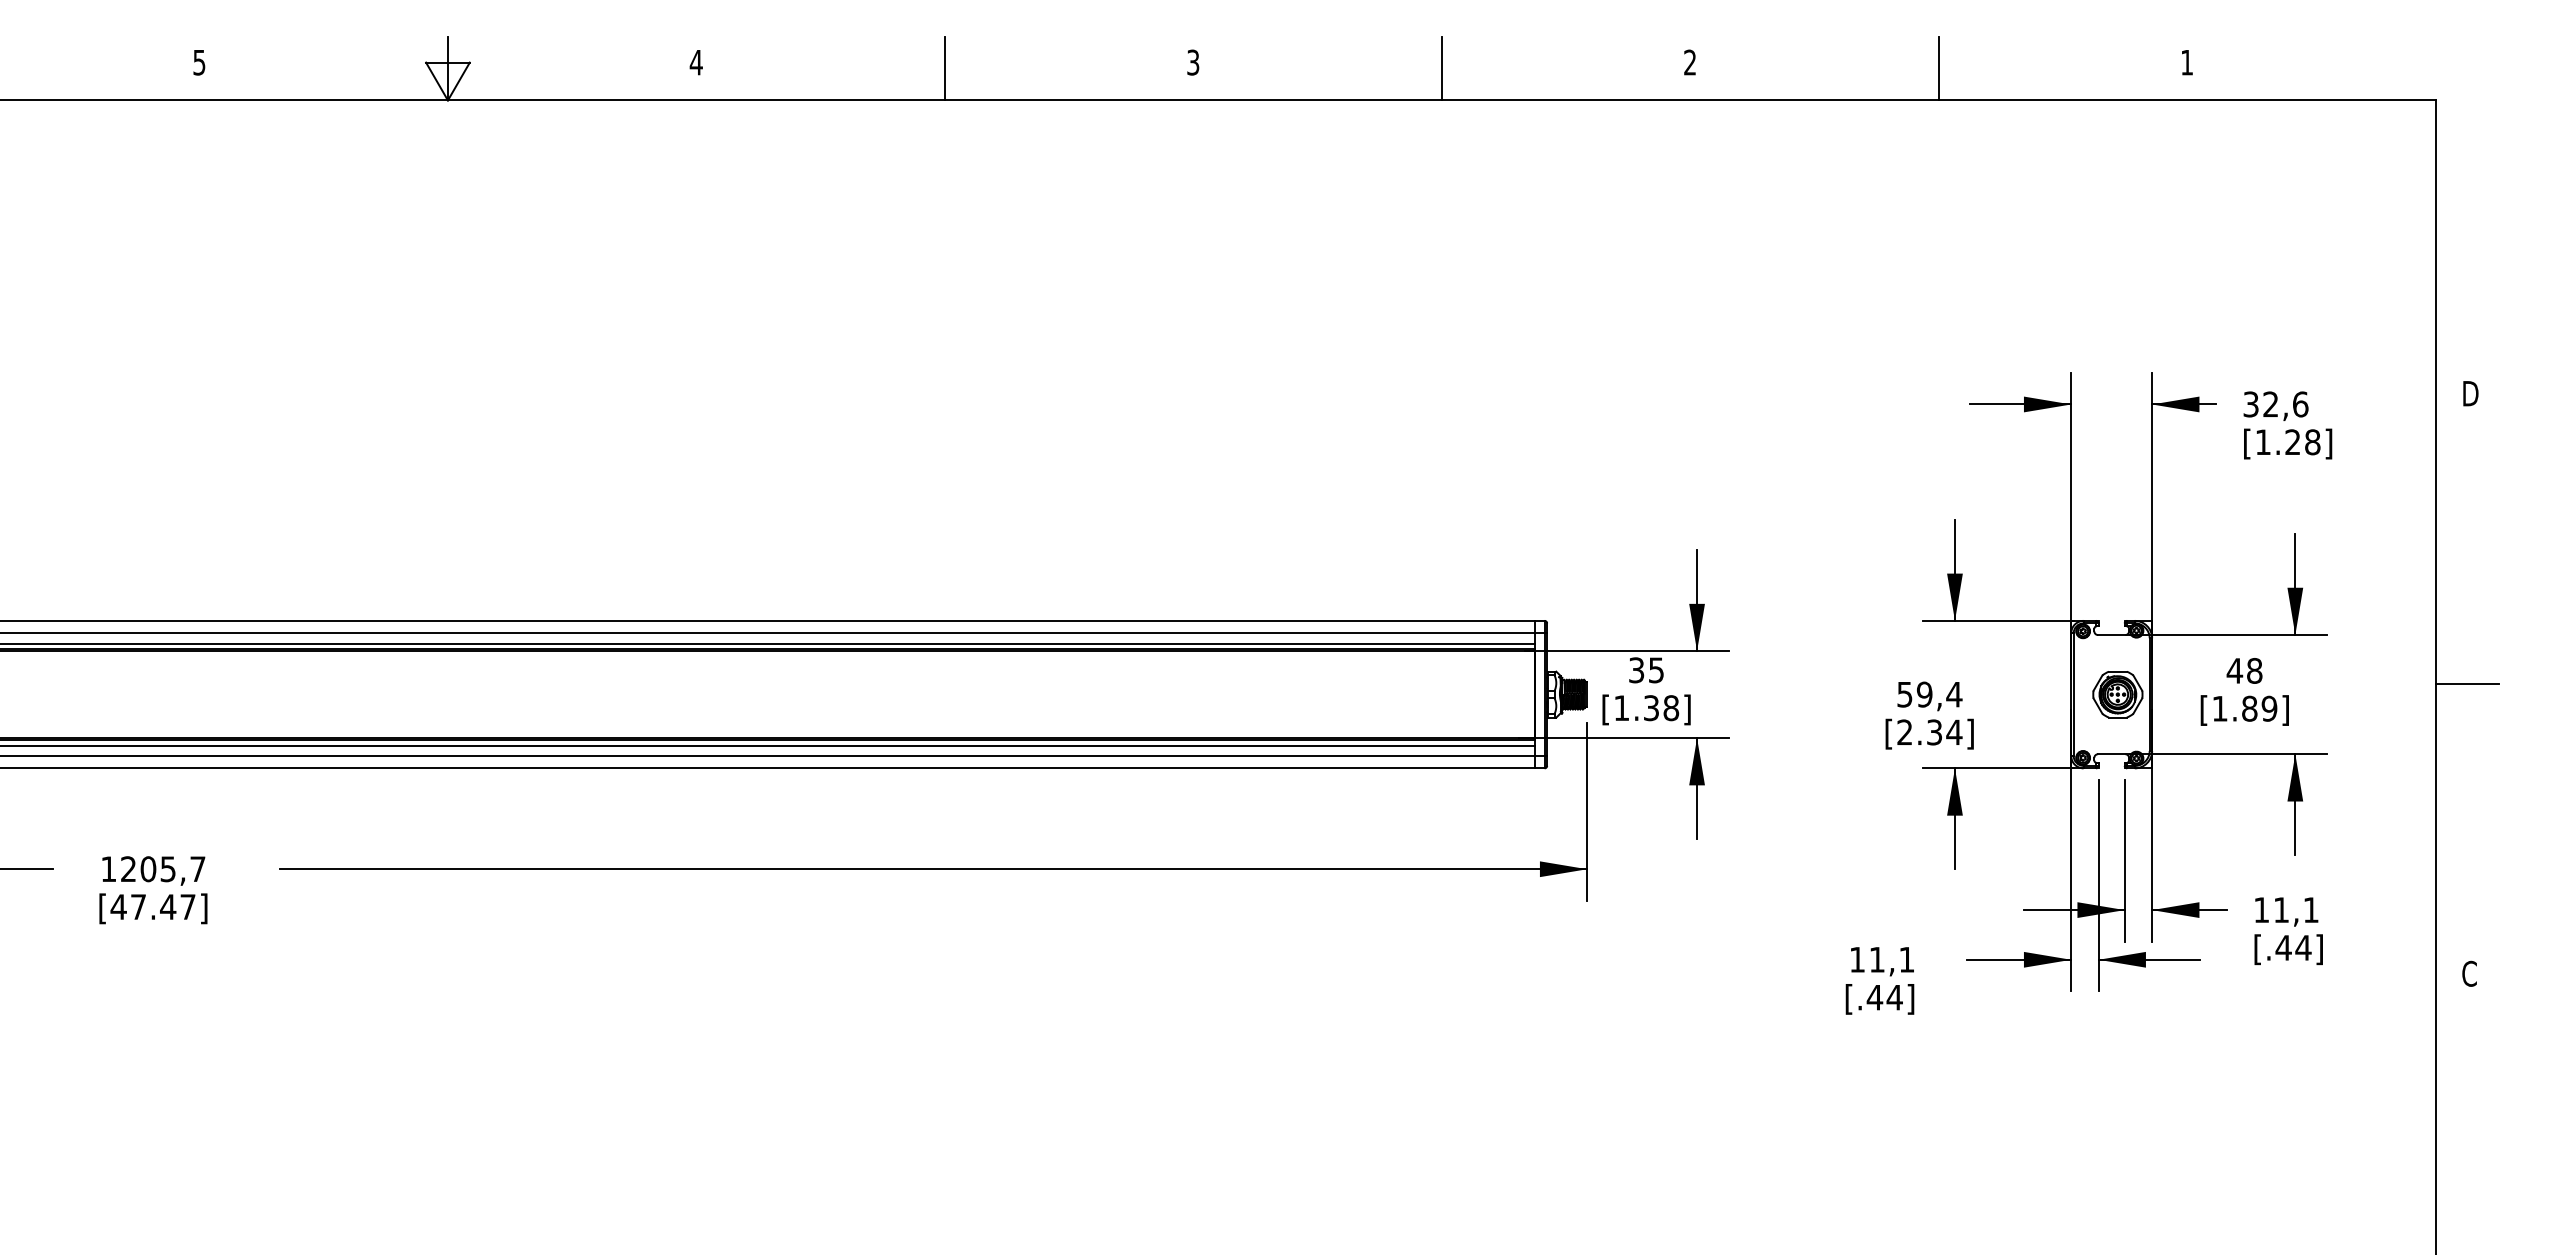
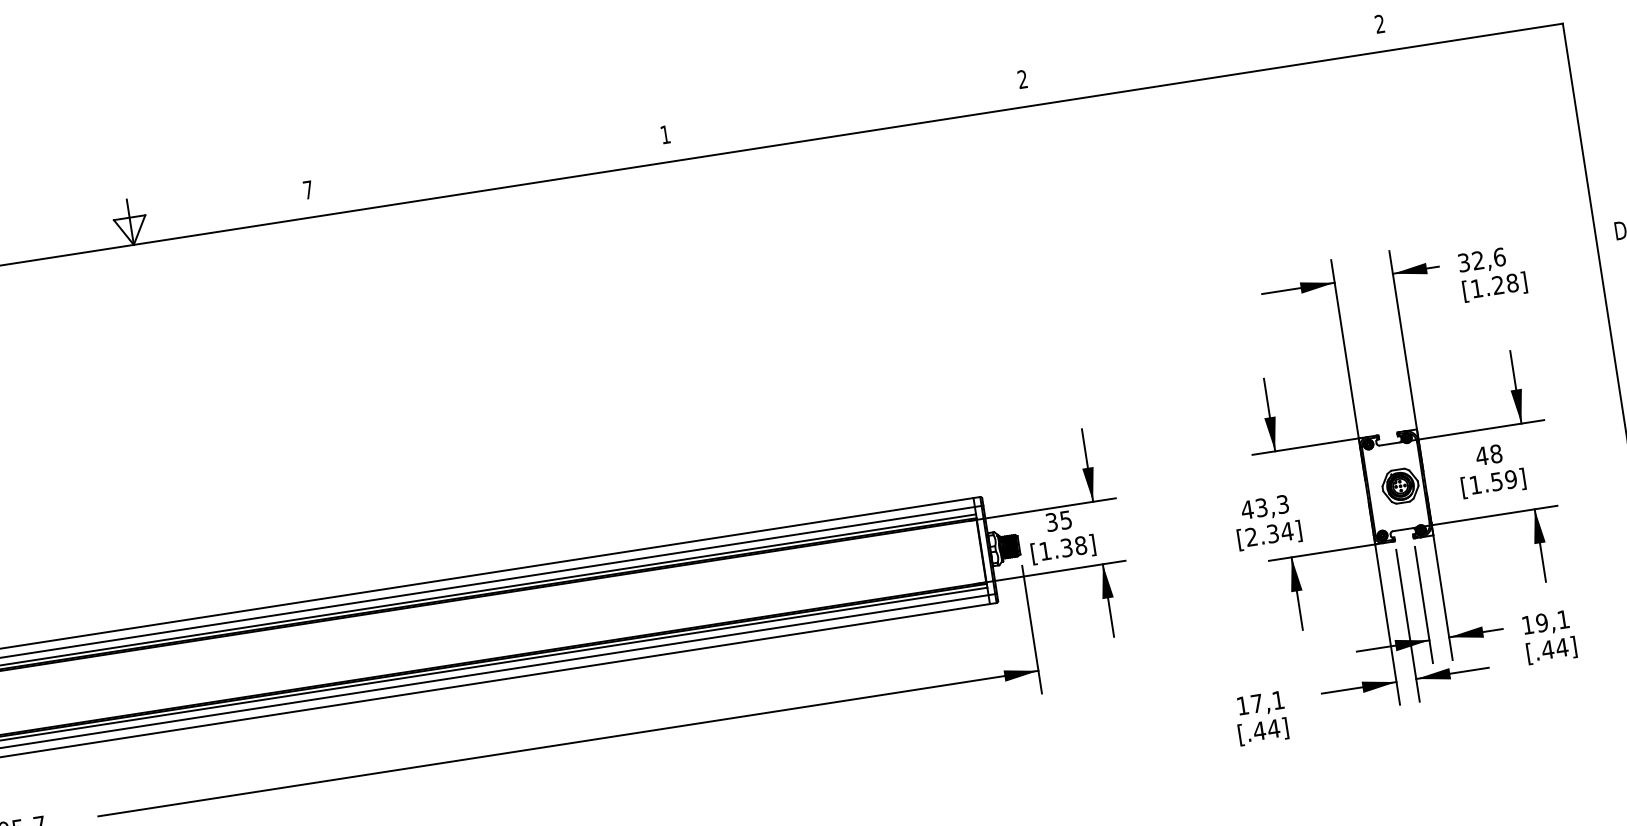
text: (695, 62) -> (307, 190), 4 -> 7
text: (1193, 62) -> (665, 134), 3 -> 1
text: (2186, 62) -> (1379, 24), 1 -> 2
line: (944, 68) -> (487, 166), removed
line: (1441, 68) -> (844, 111), removed
line: (1938, 68) -> (1201, 56), removed
text: (1929, 694) -> (1265, 507), 59,4 -> 43,3
text: (2249, 708) -> (1496, 481), [1.89] -> [1.59]
text: (2281, 910) -> (1542, 623), 11,1 -> 19,1
text: (1877, 959) -> (1257, 703), 11,1 -> 17,1

